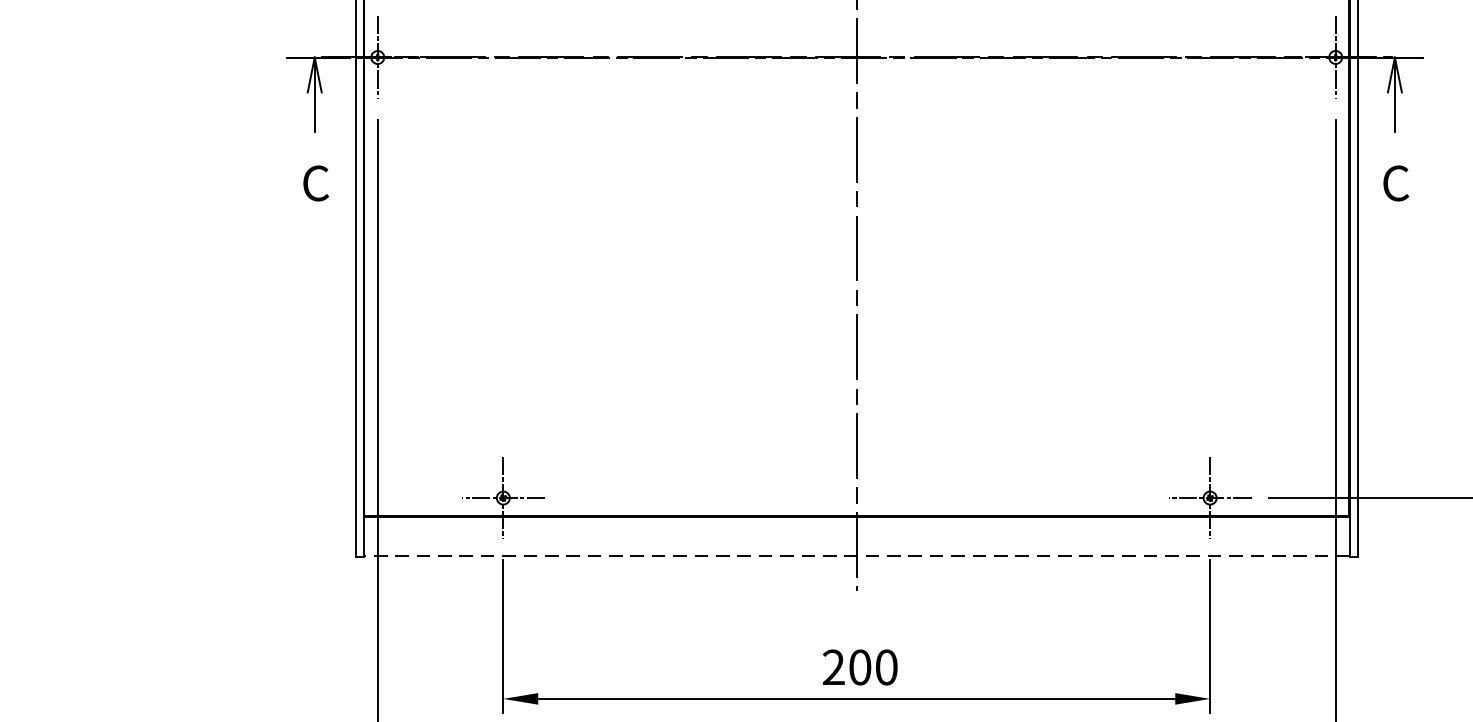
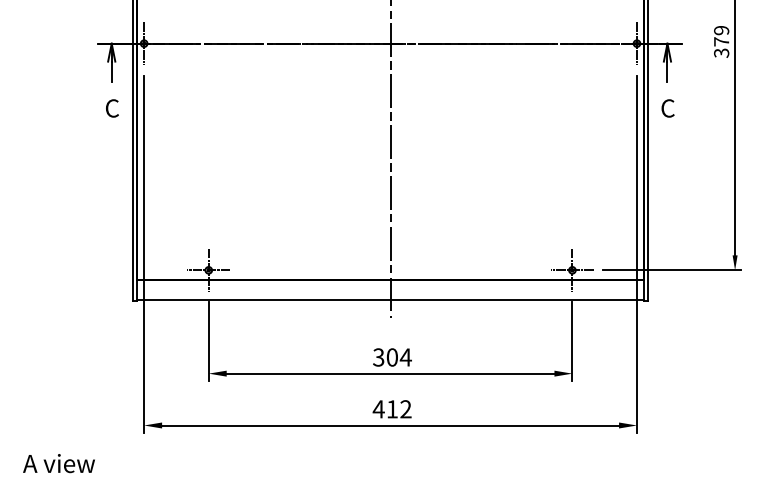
line: (856, 556) -> (390, 300), dashed -> solid
text: (860, 667) -> (392, 357), 200 -> 304

